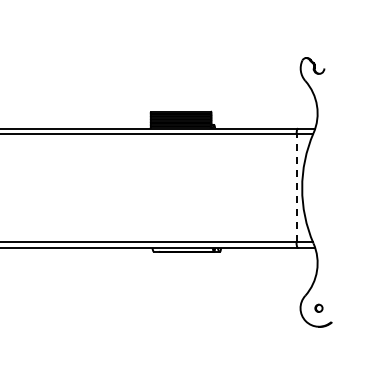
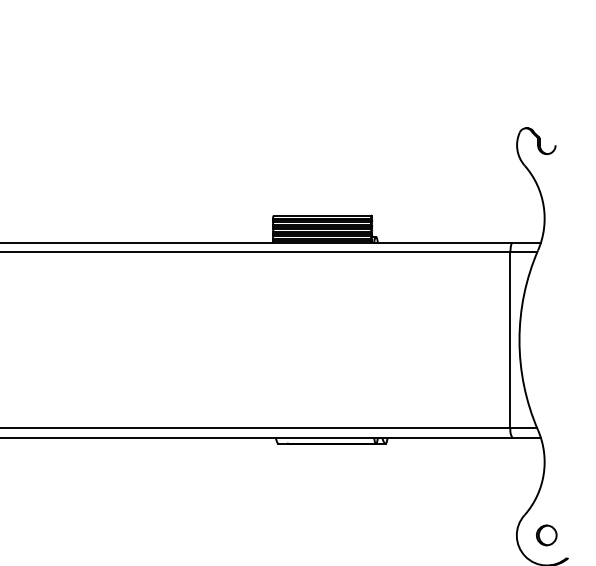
line: (296, 187) -> (510, 338), dashed -> solid
circle: (318, 308) -> (546, 535), size x1.67

